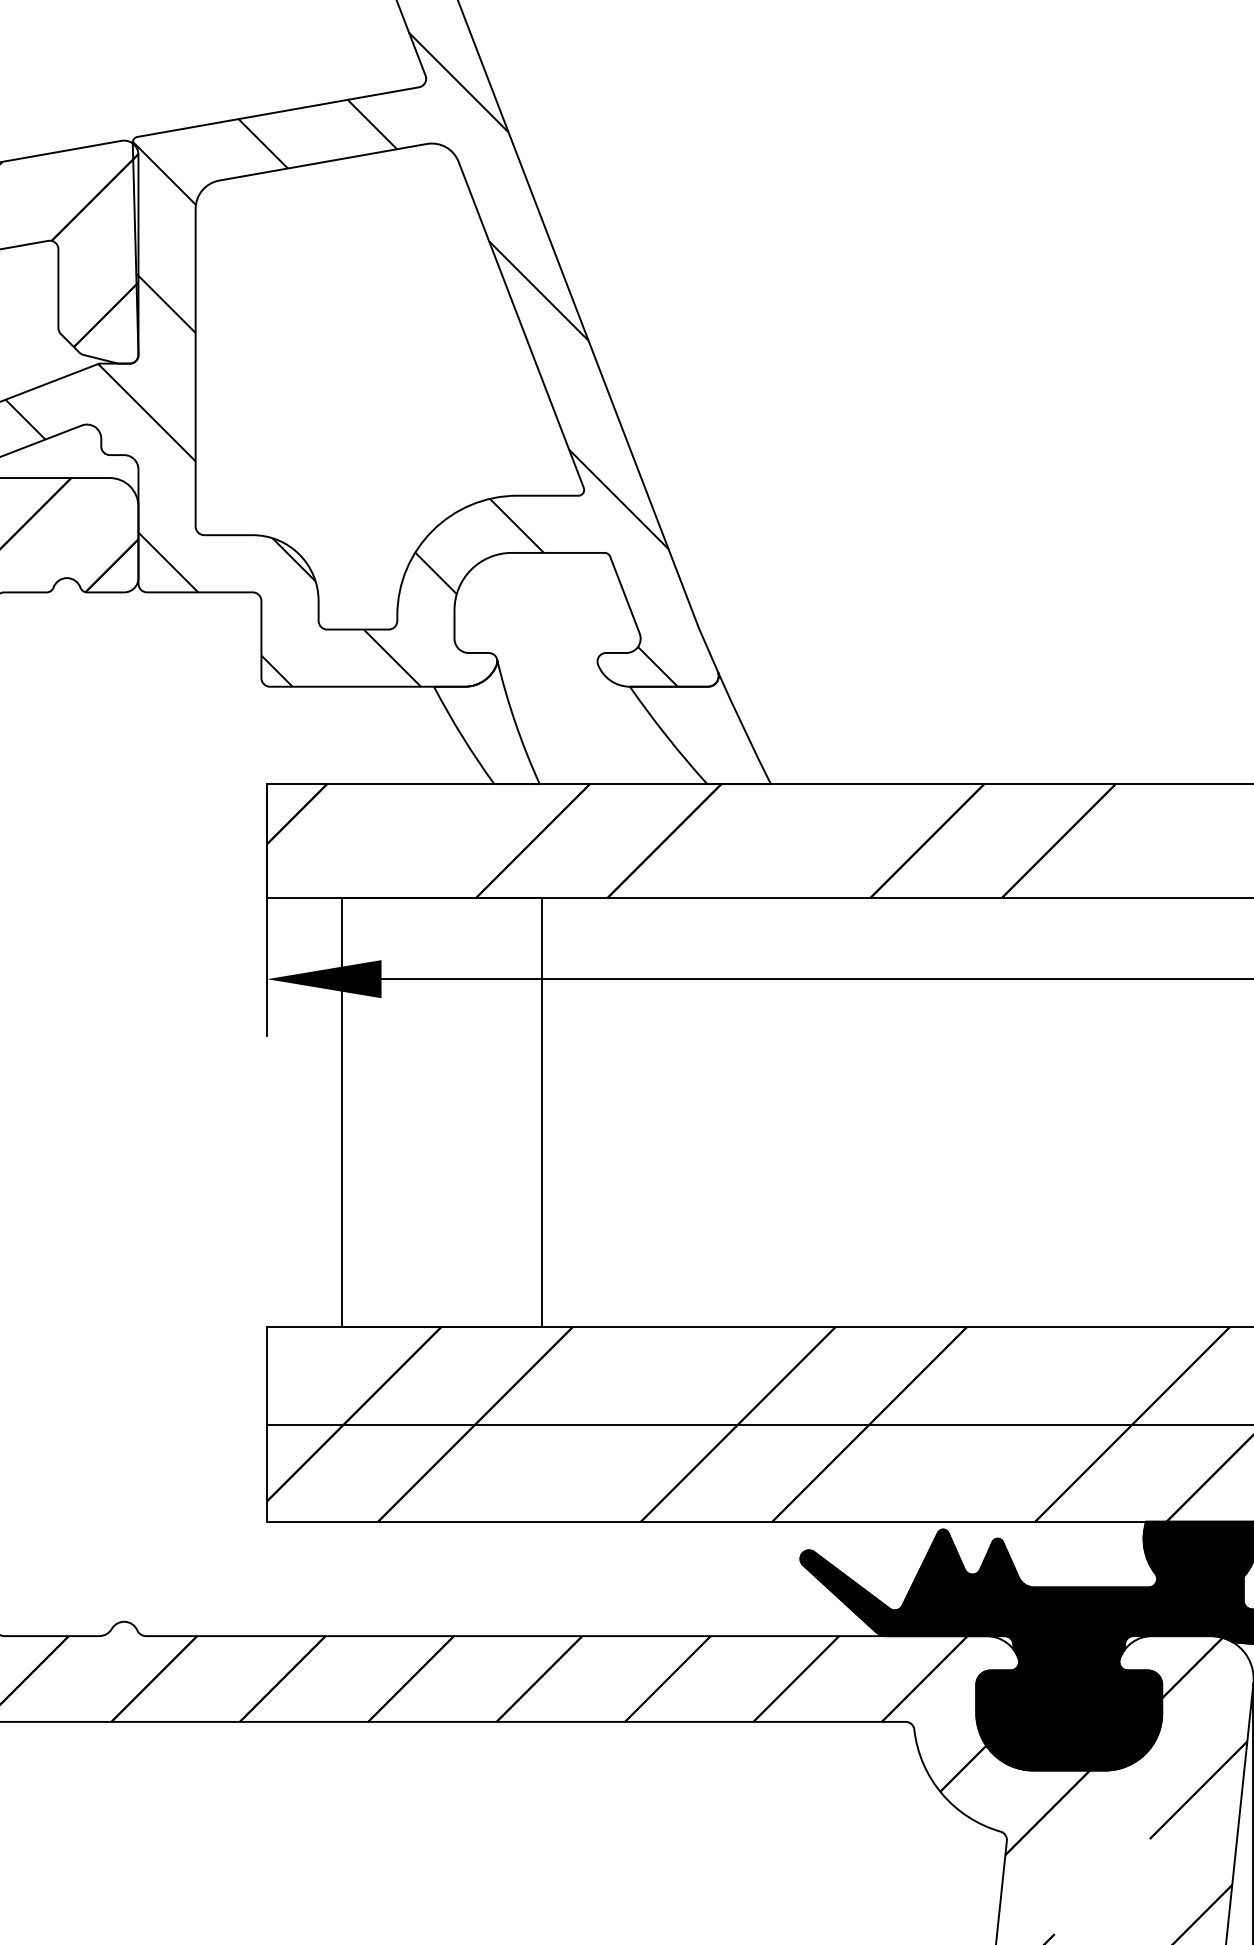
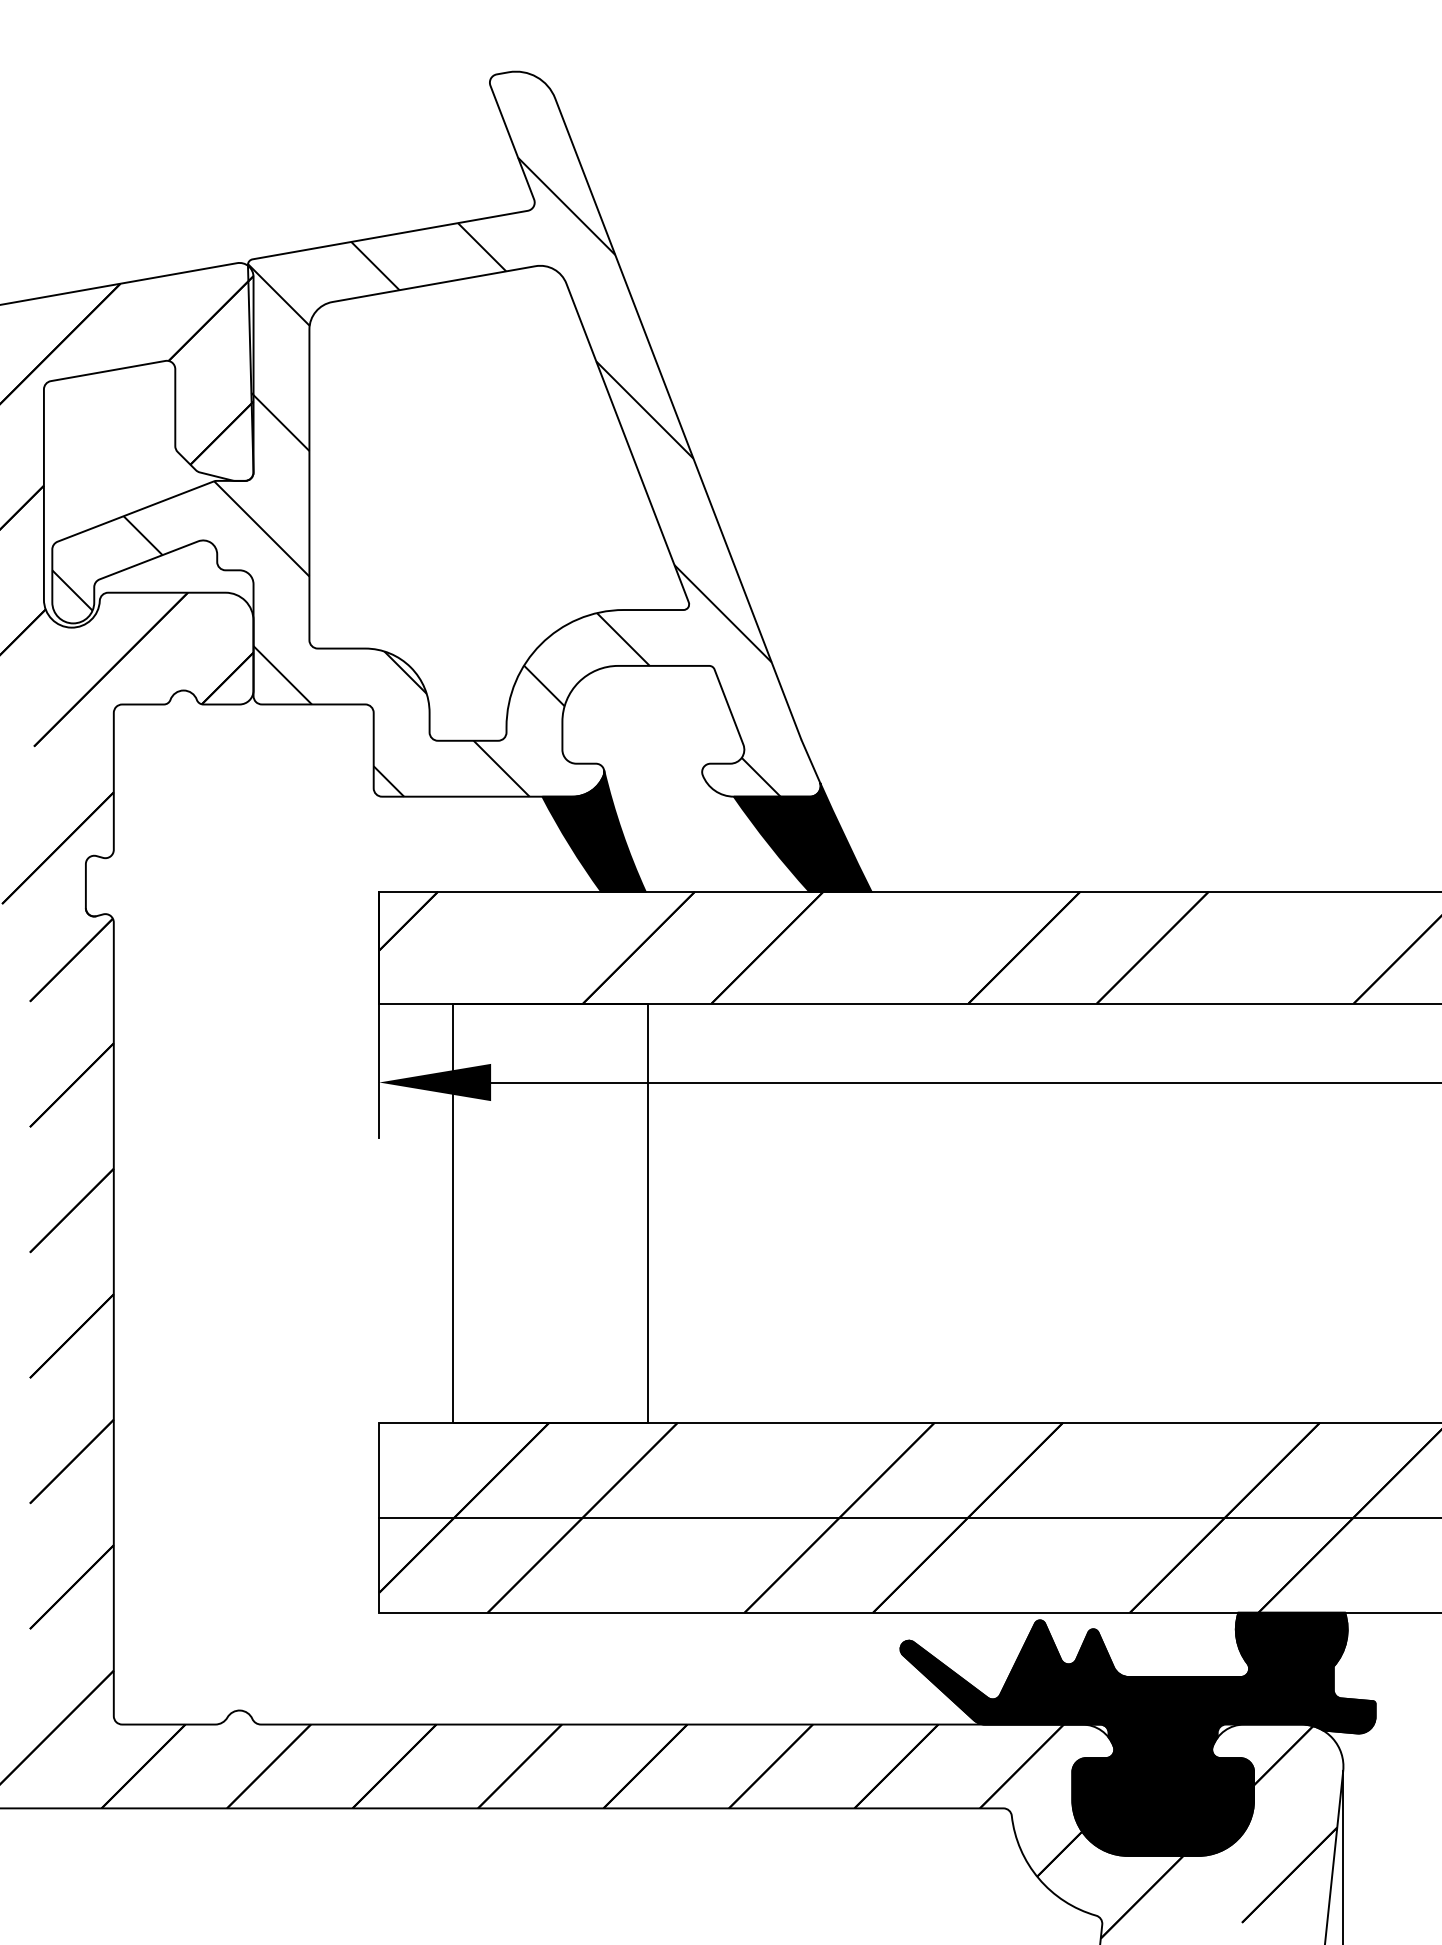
fill: (486, 721) -> (593, 830), added
fill: (700, 727) -> (802, 836), added

